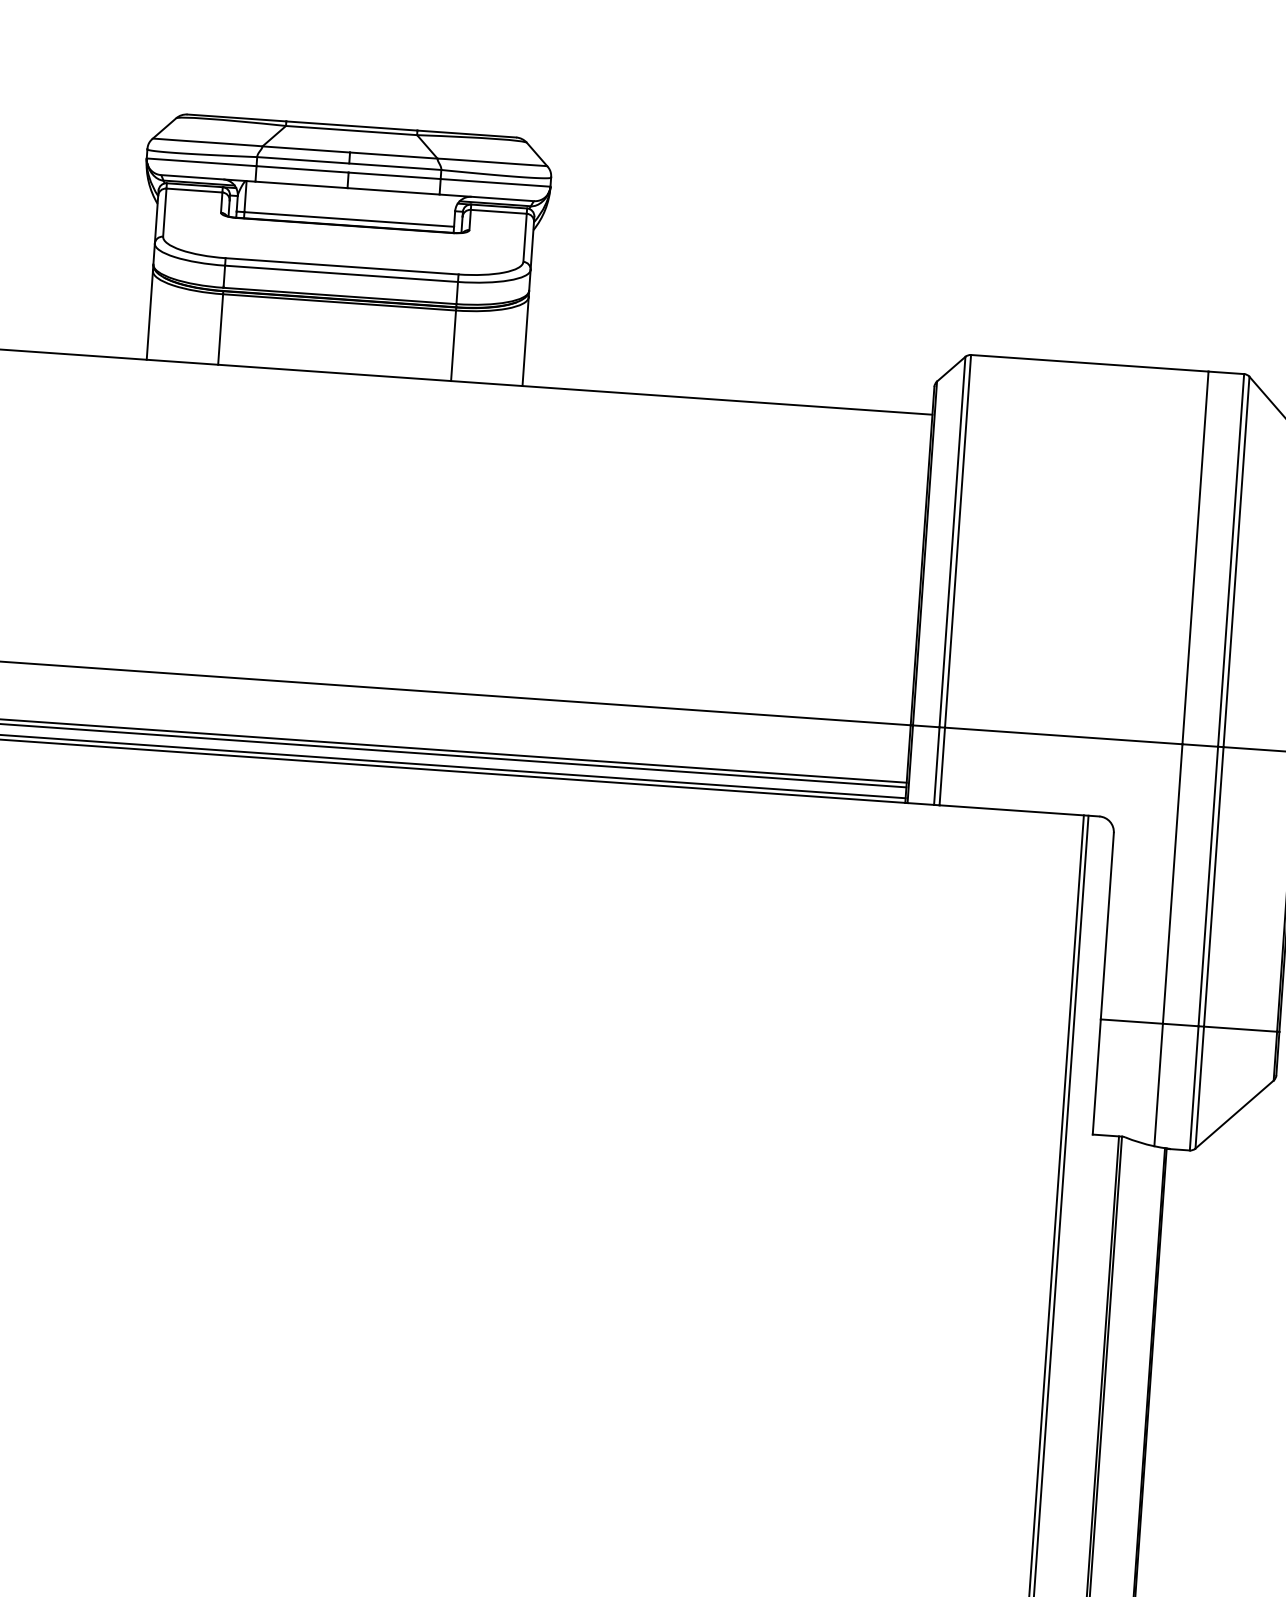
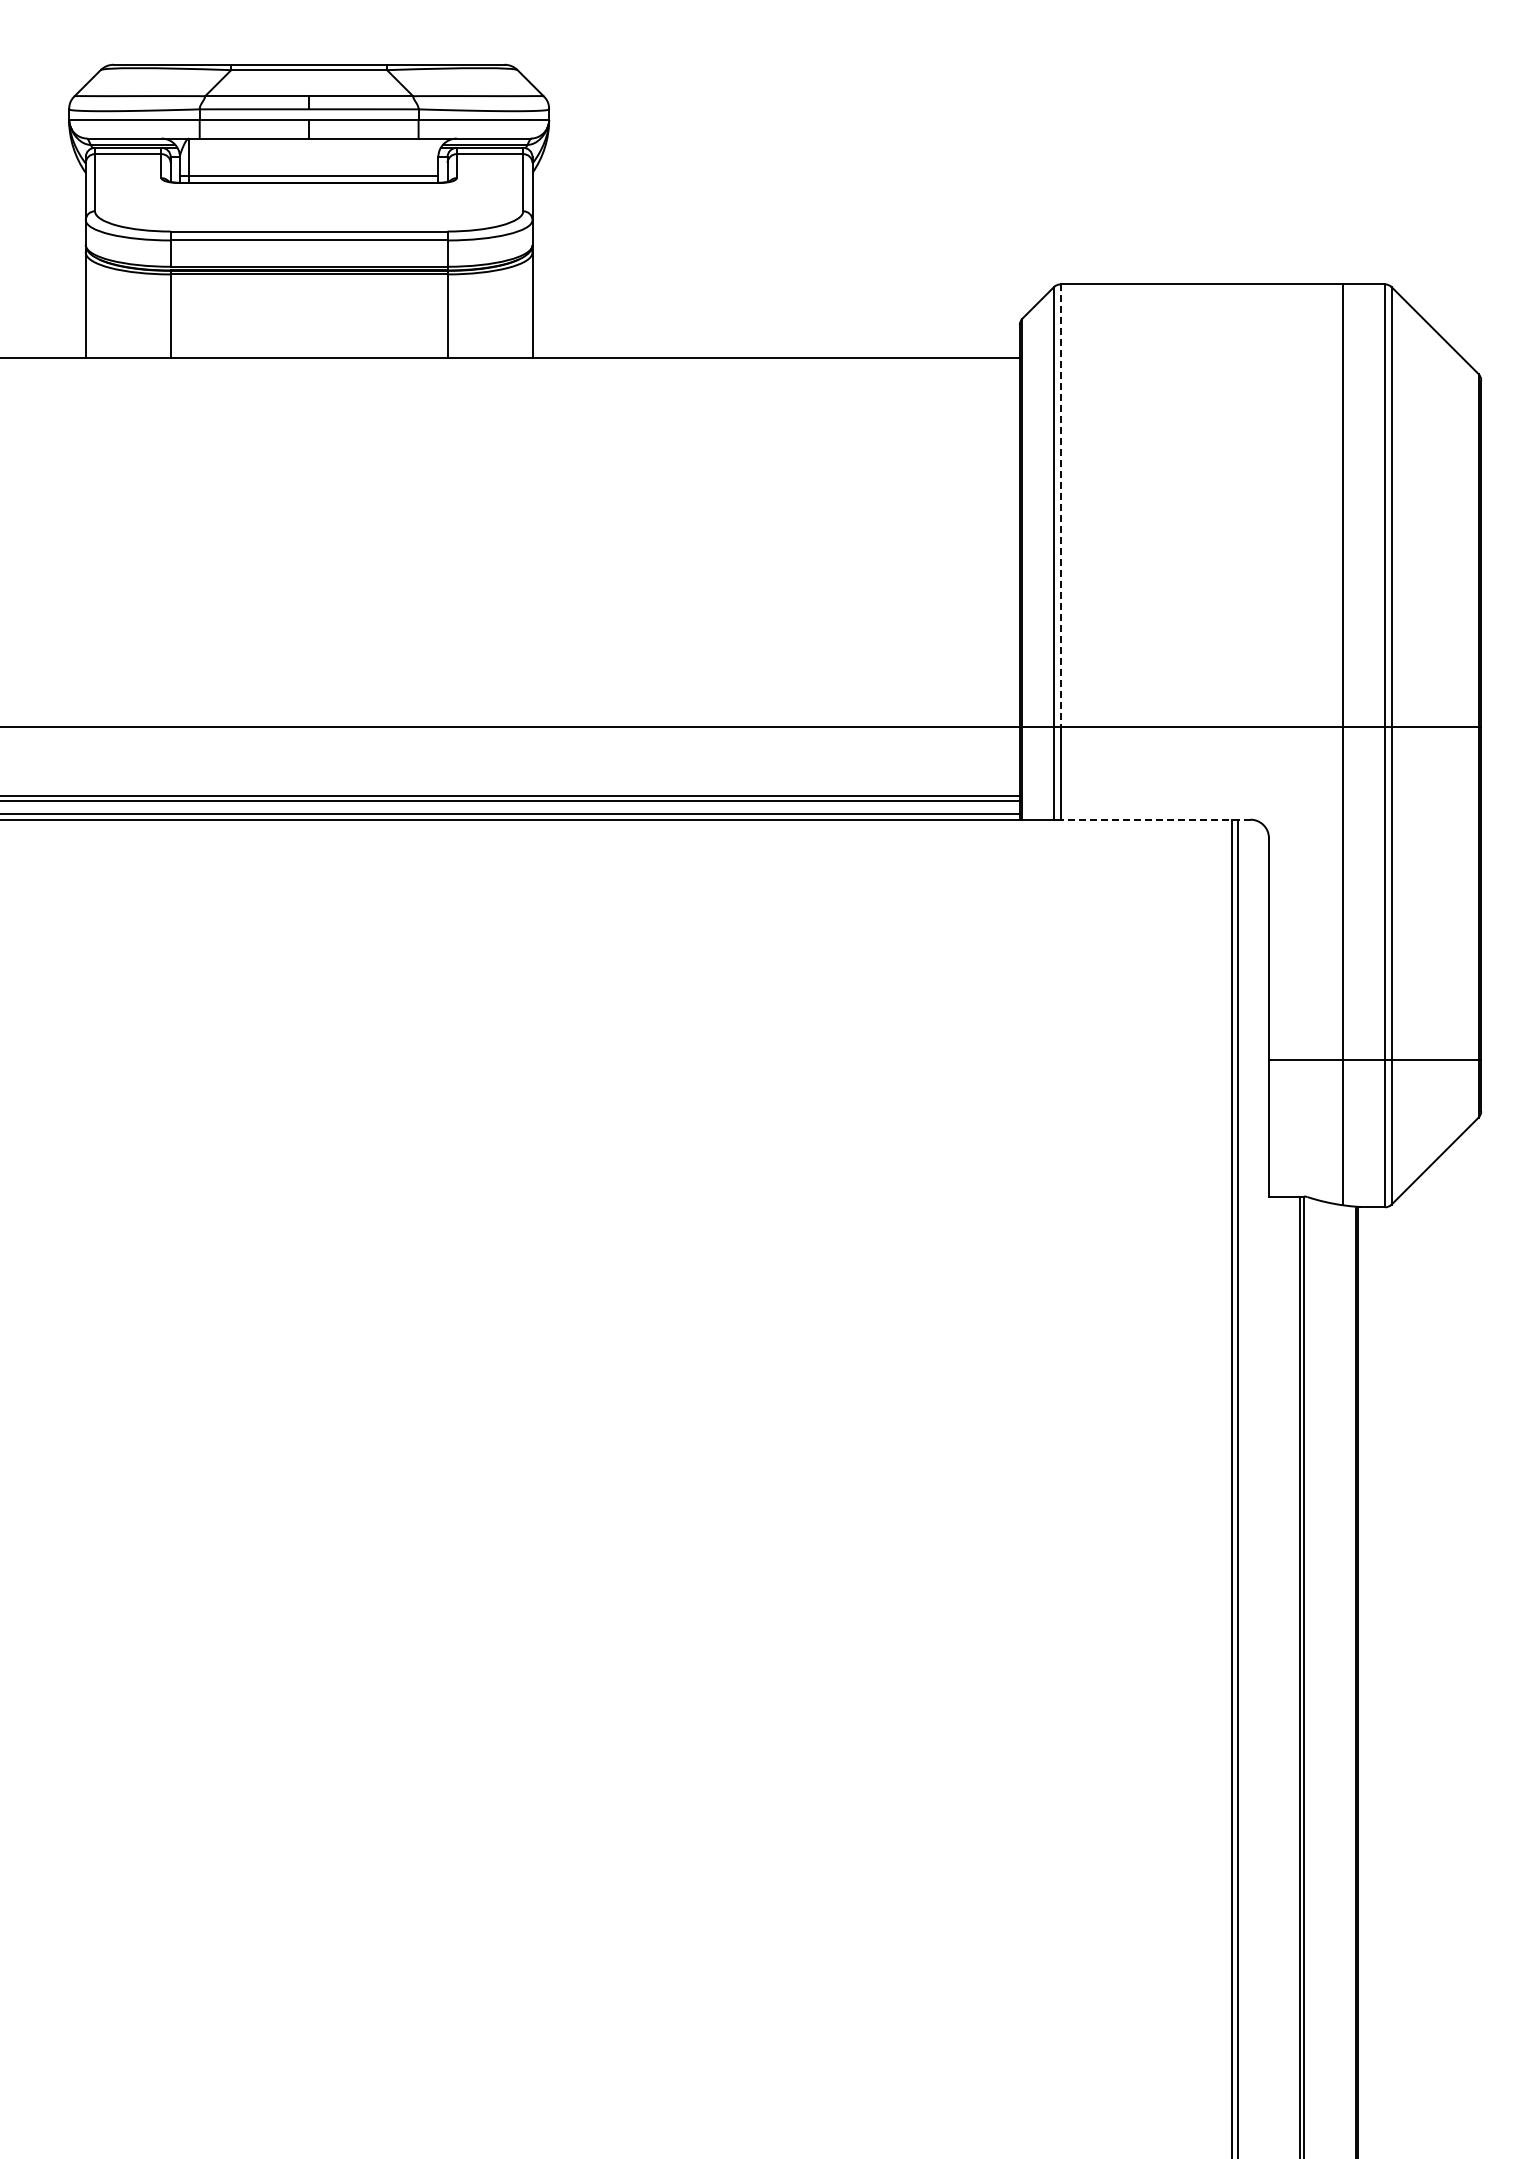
line: (957, 541) -> (1060, 506), solid -> dashed
line: (1019, 810) -> (1155, 819), solid -> dashed

